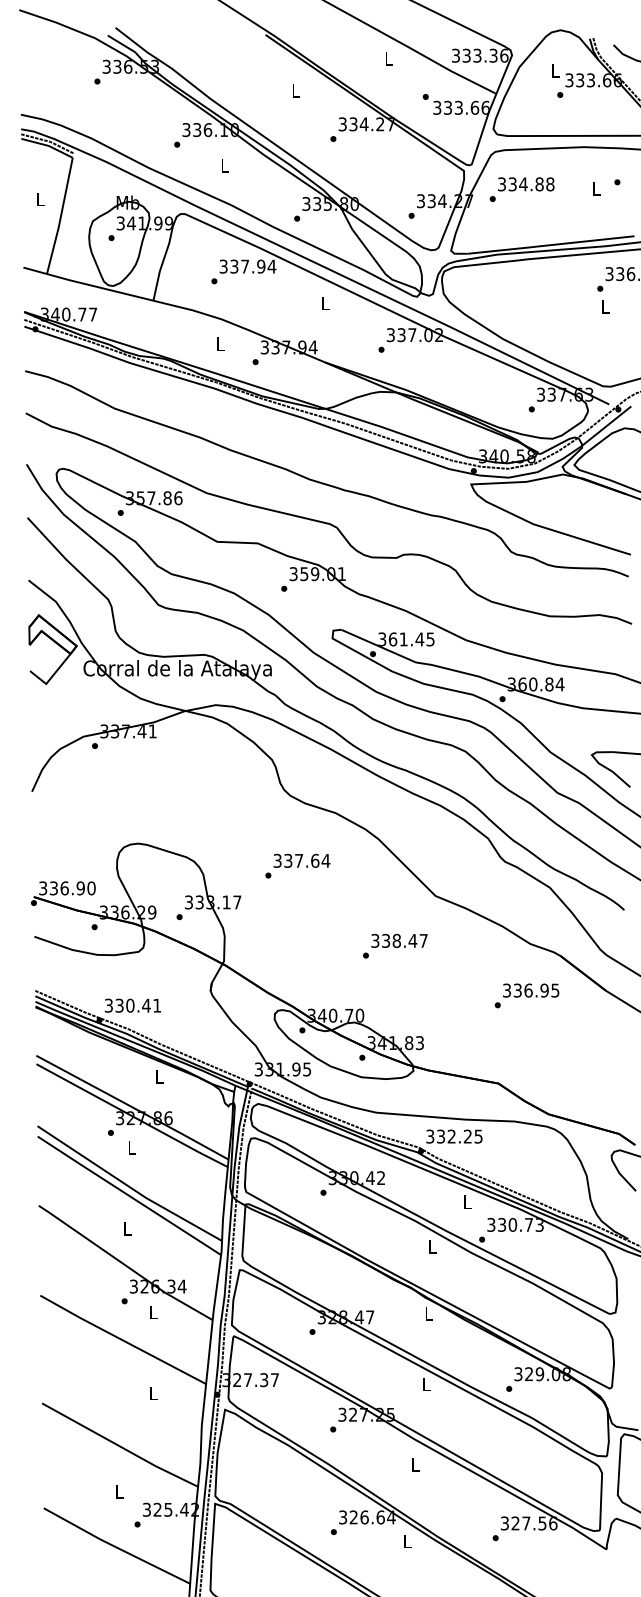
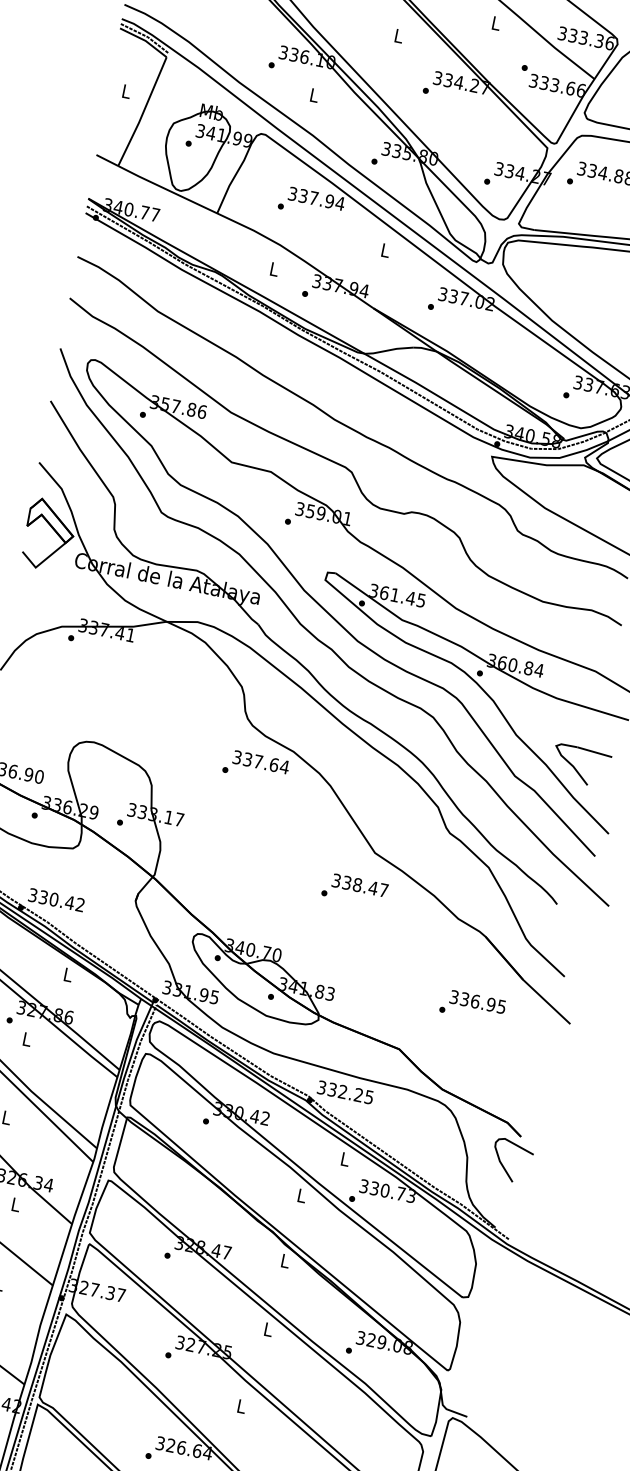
text: (297, 865) -> (255, 765), moved
text: (395, 945) -> (355, 889), moved
text: (526, 995) -> (472, 1005), moved
text: (157, 1005) -> (80, 904), 330.41 -> 330.42

